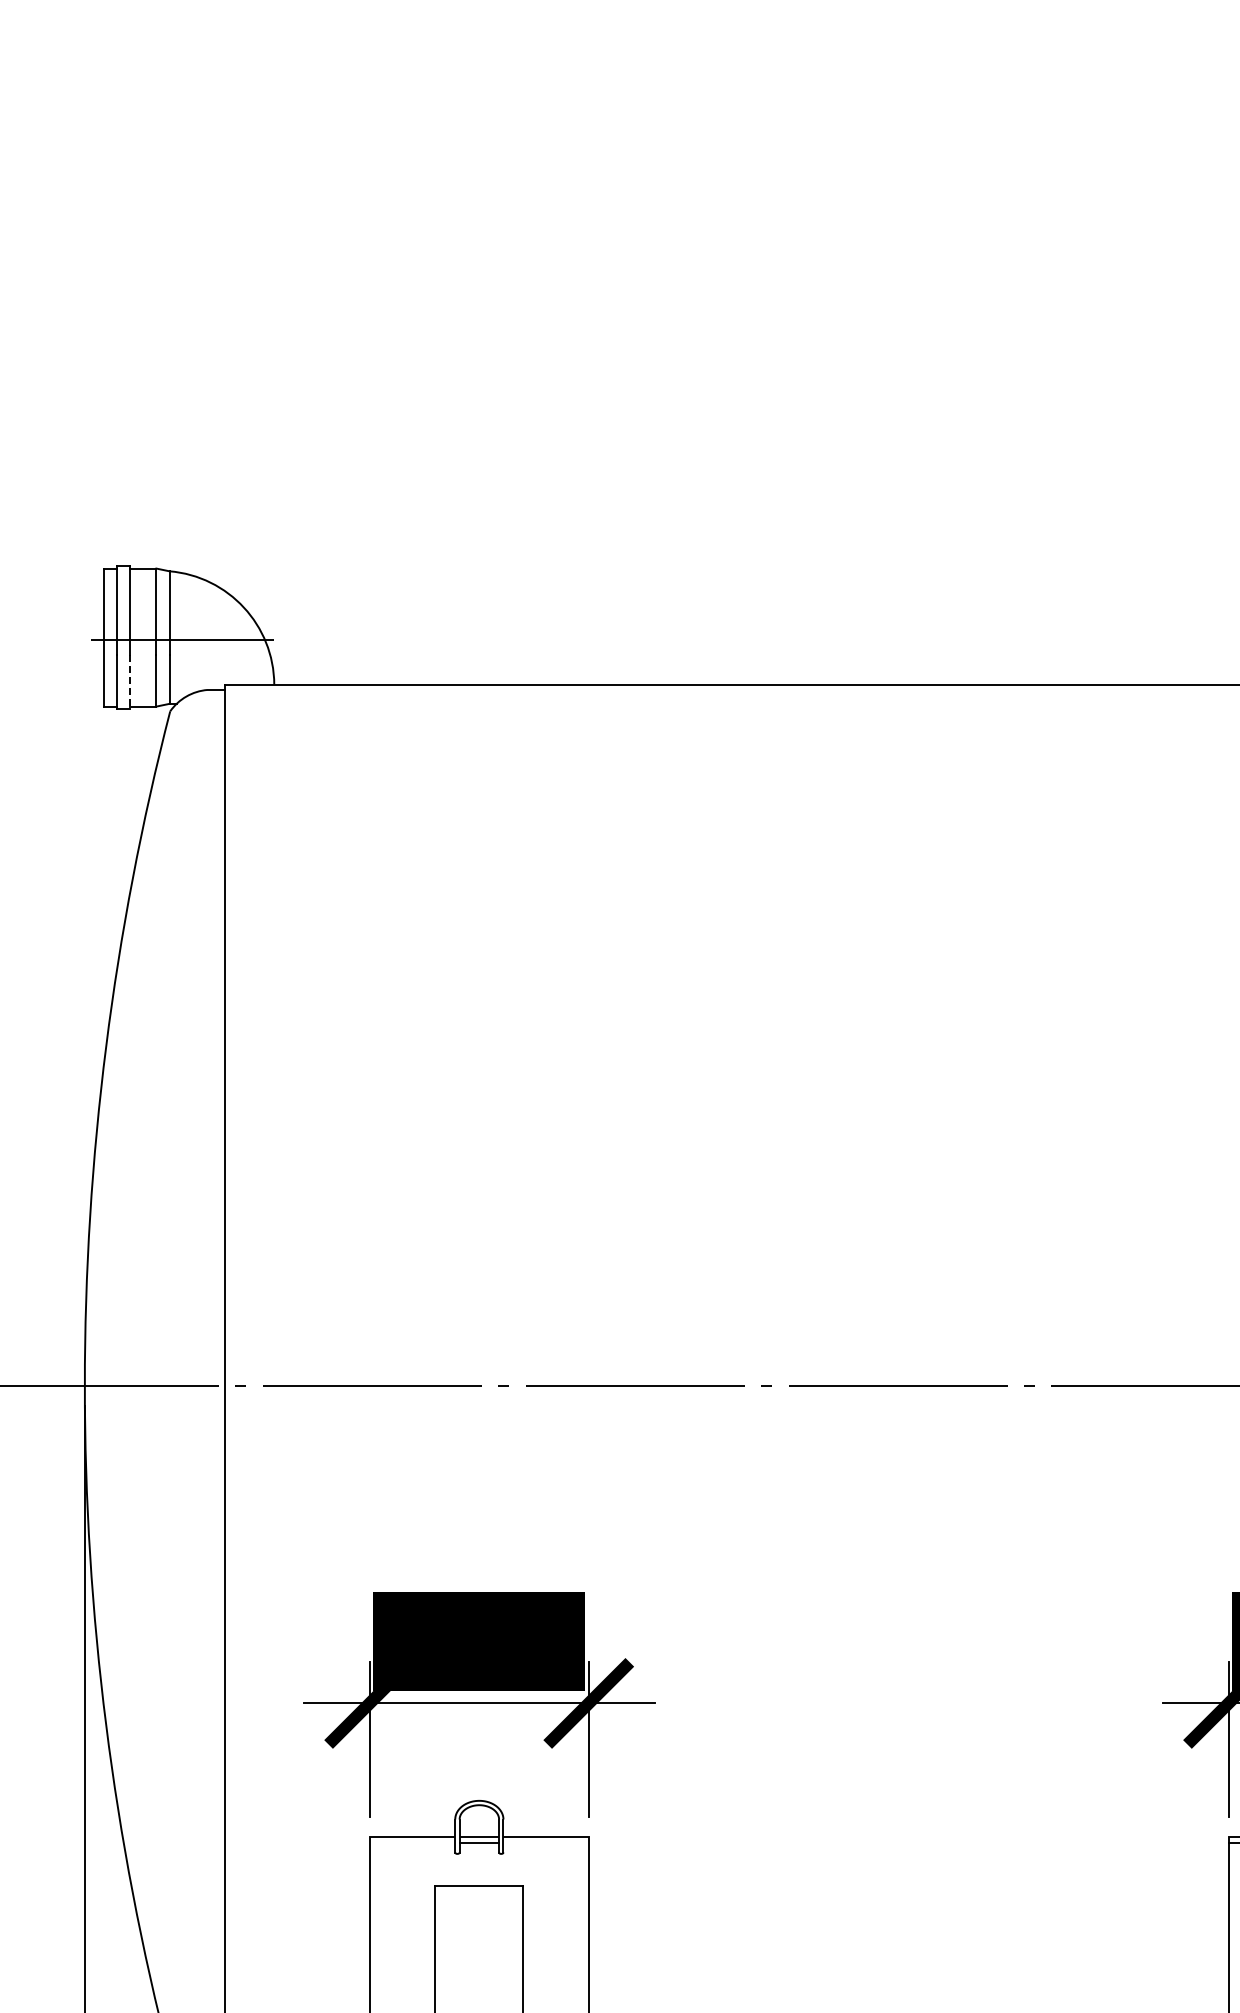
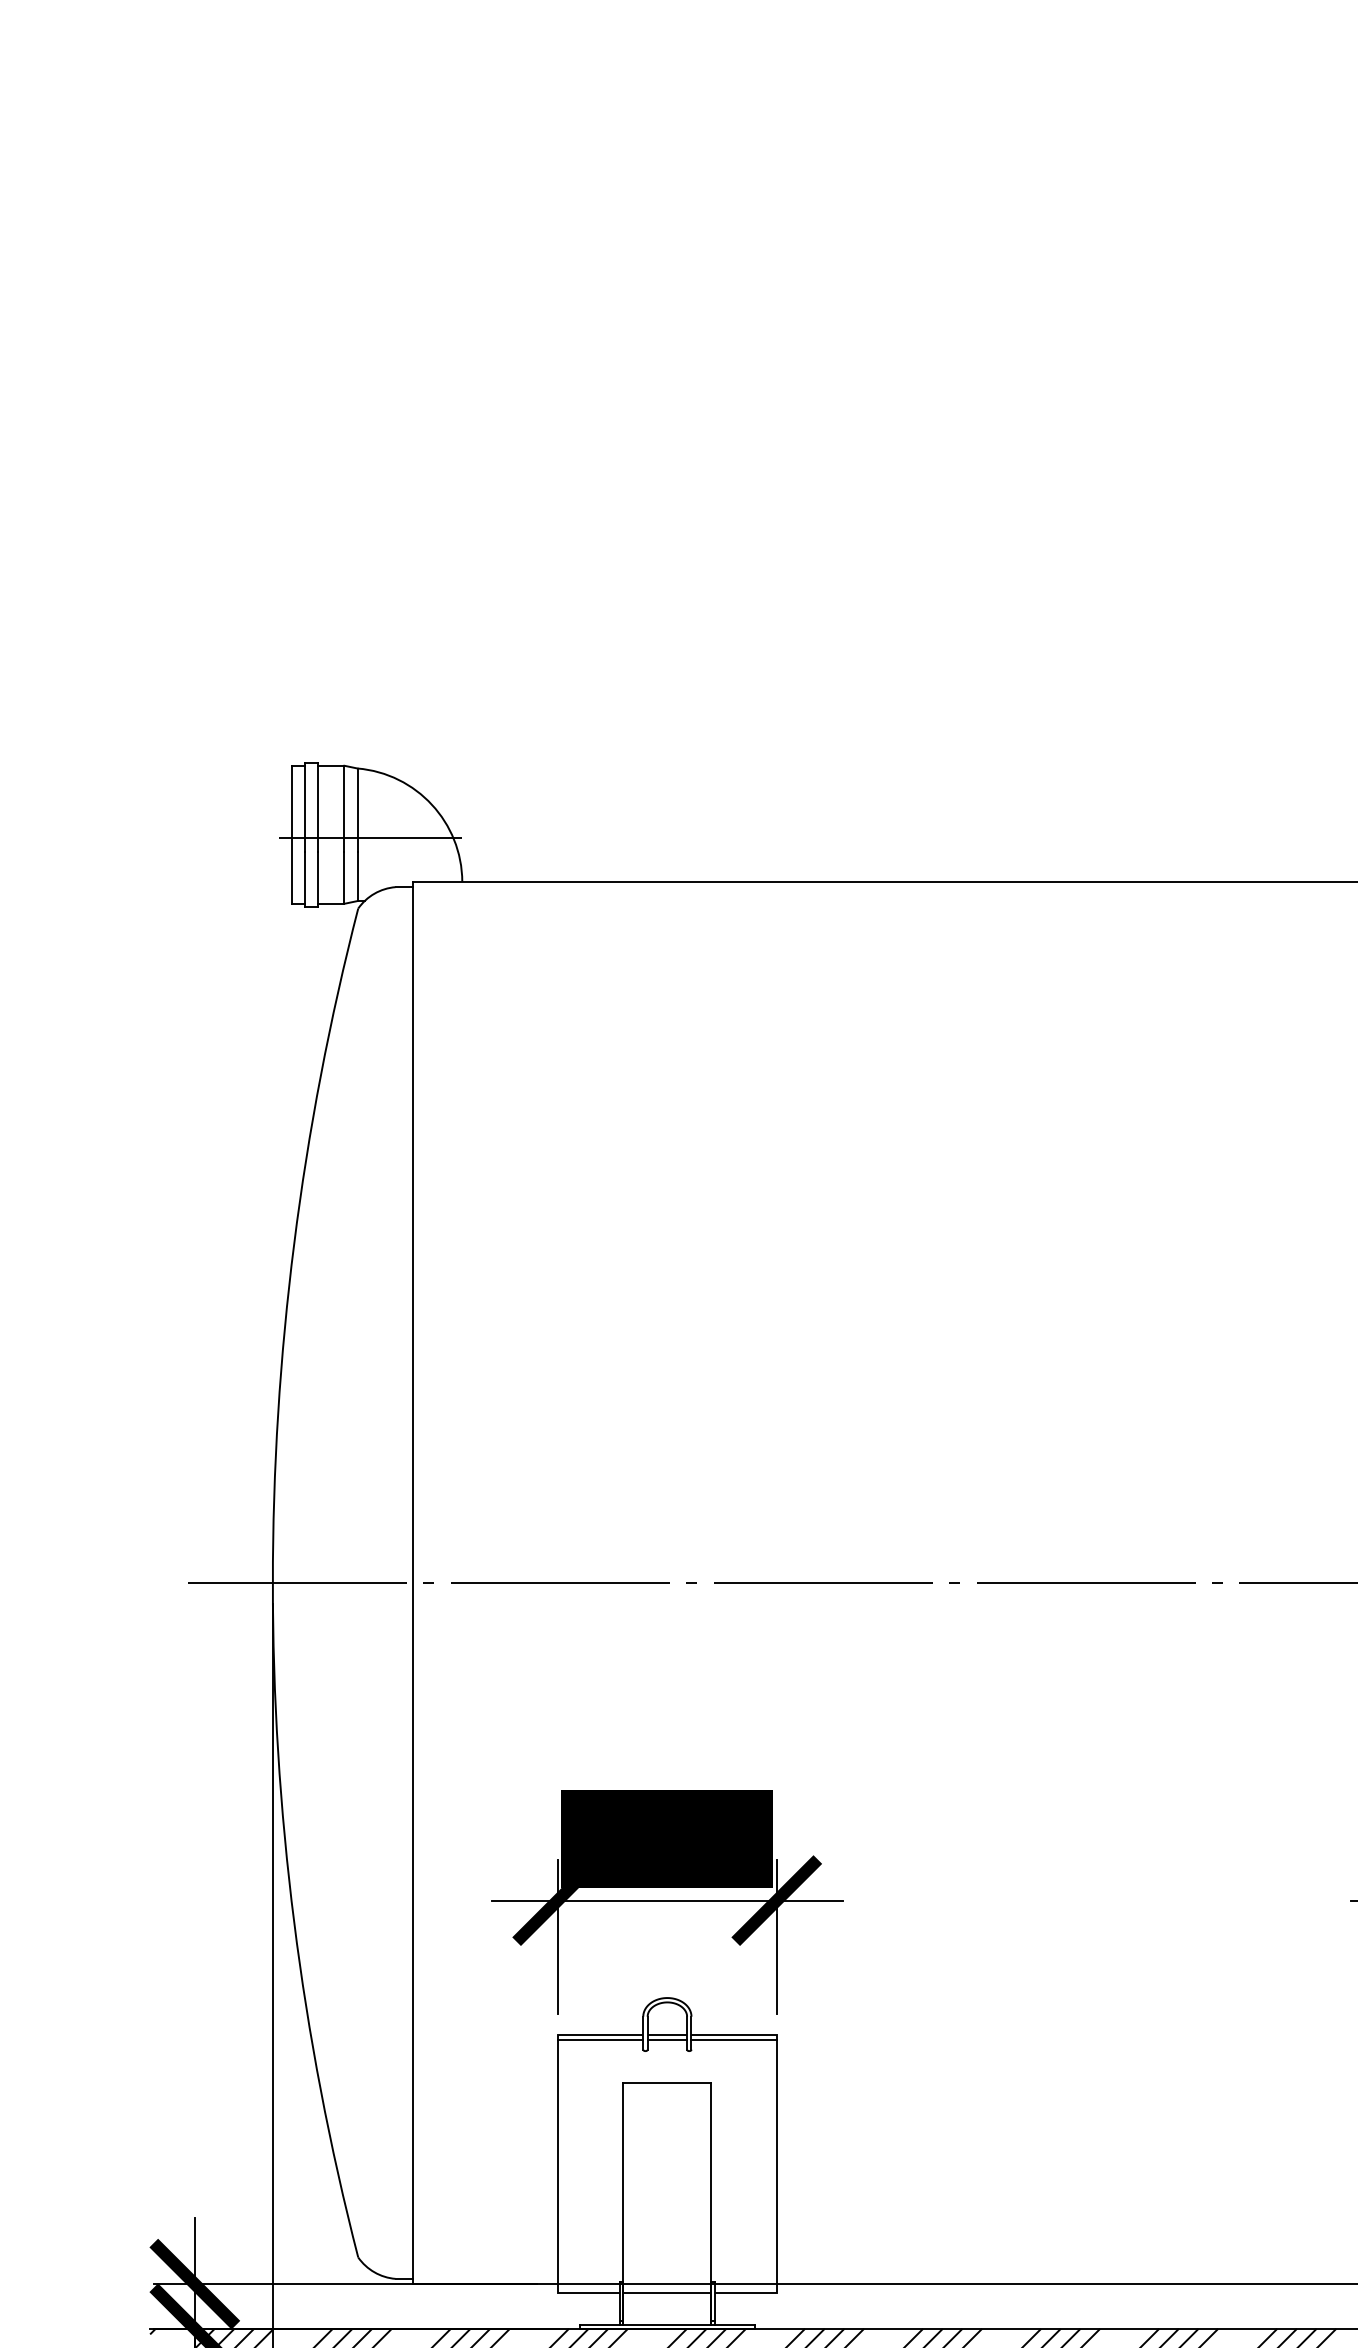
line: (130, 682) -> (318, 879), dashed -> solid
line: (412, 1842) -> (600, 2039), added
line: (545, 1842) -> (733, 2039), added

